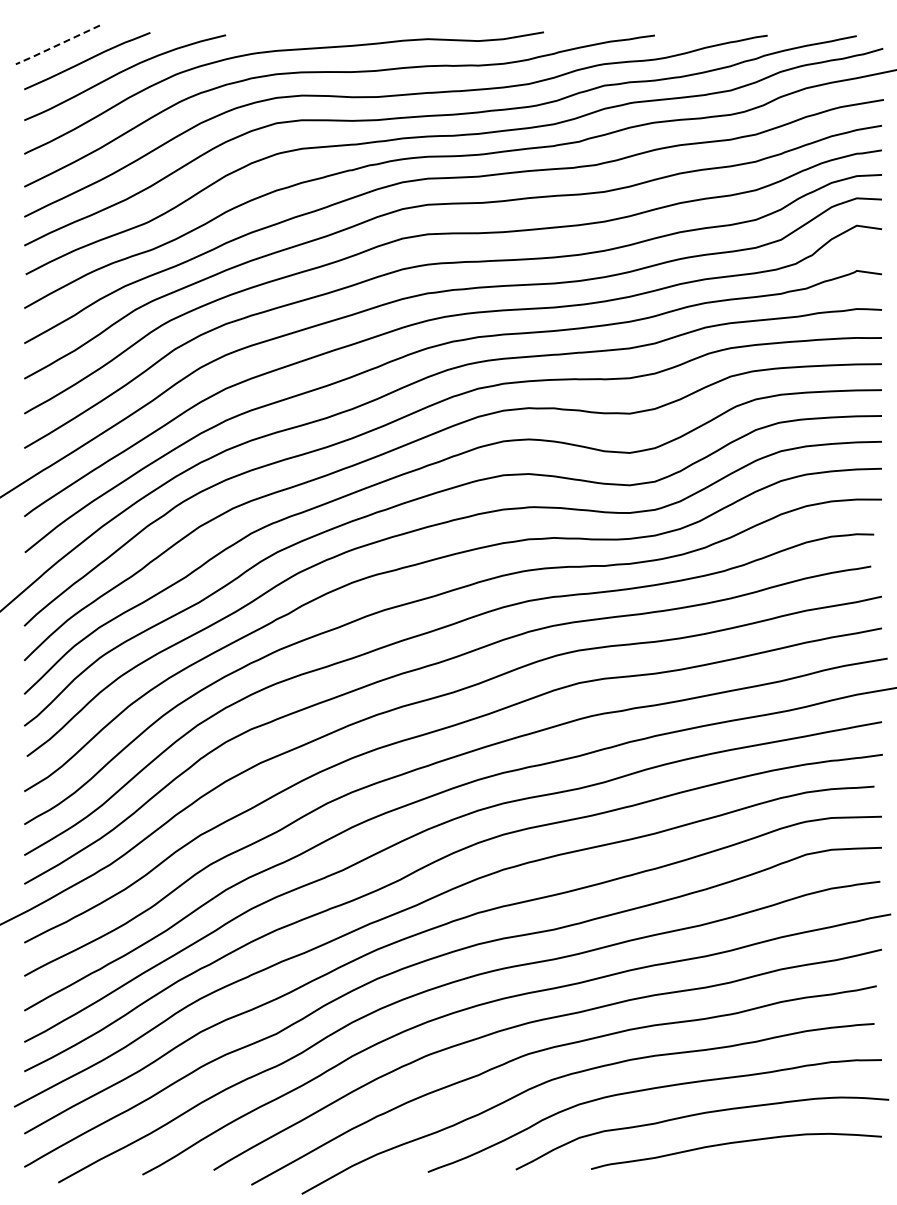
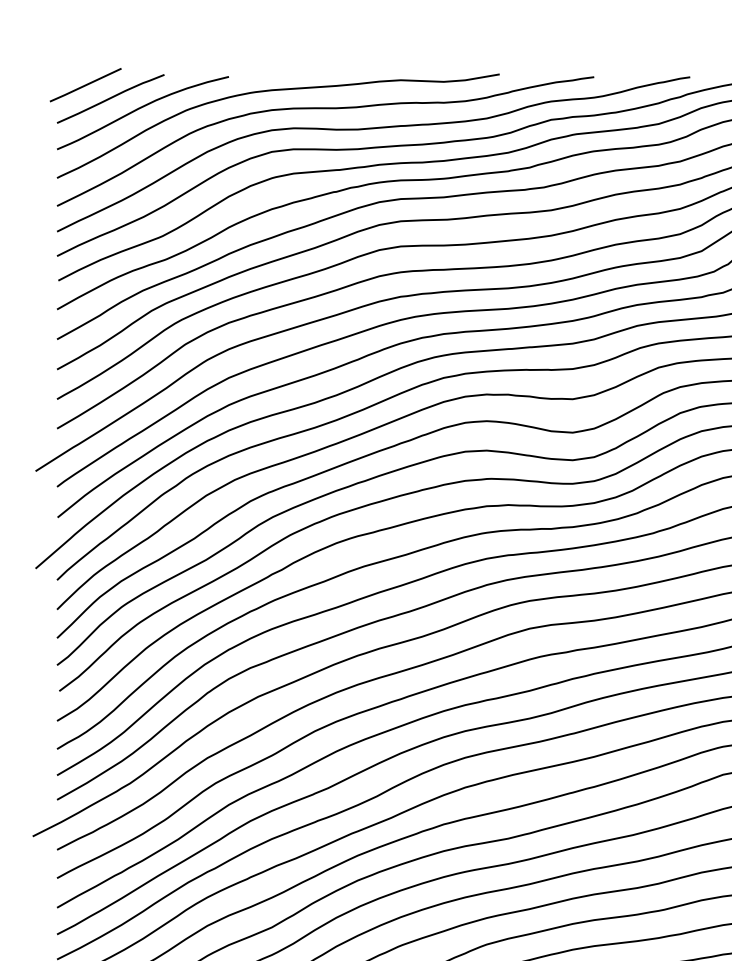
line: (56, 45) -> (84, 85), dashed -> solid

